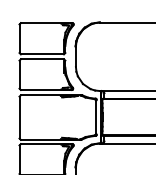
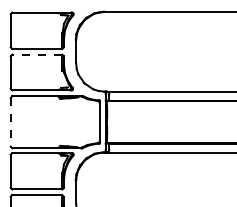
line: (41, 59) -> (36, 54), solid -> dashed
line: (19, 117) -> (10, 122), solid -> dashed

